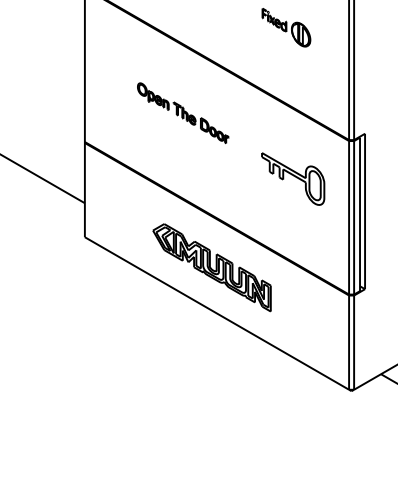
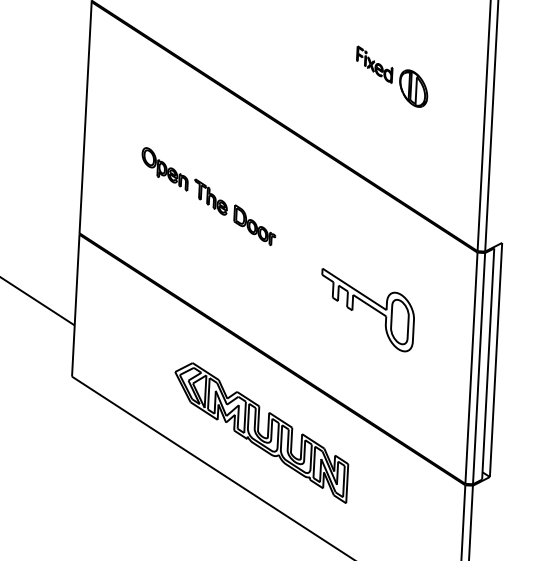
part: (183, 112) -> (209, 195), moved
part: (293, 178) -> (367, 309), moved

